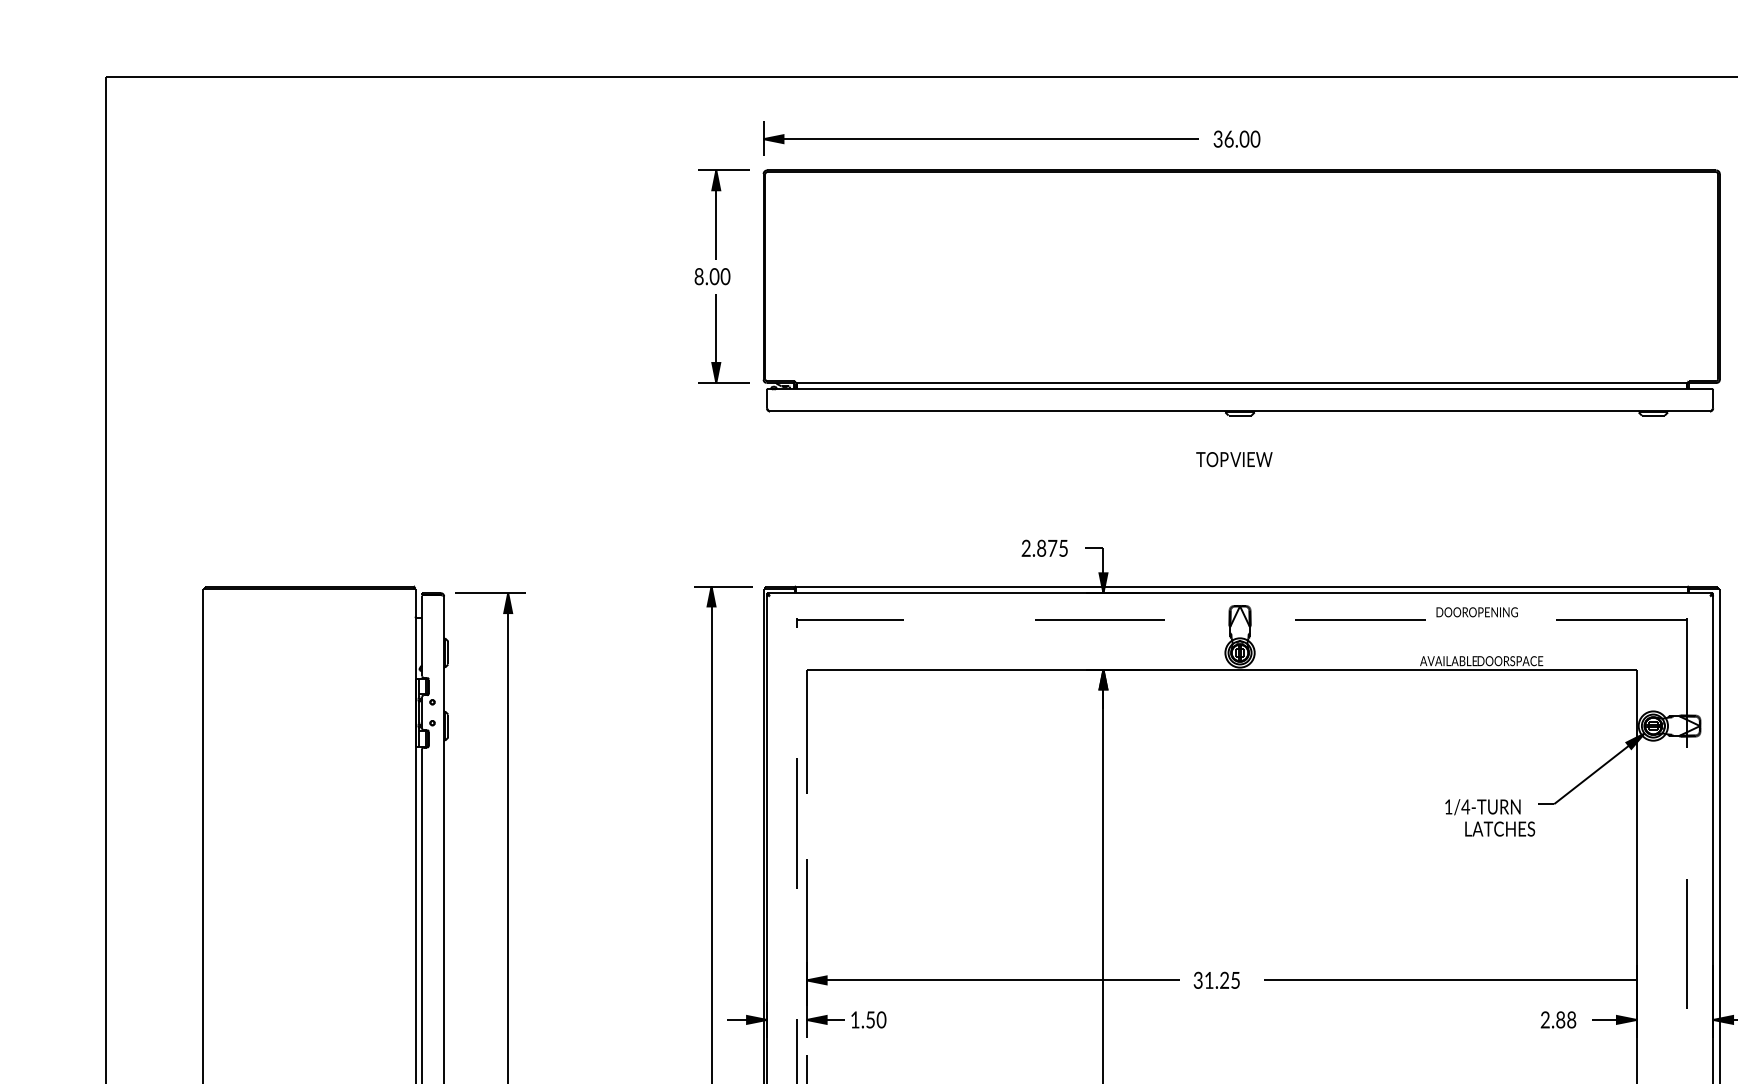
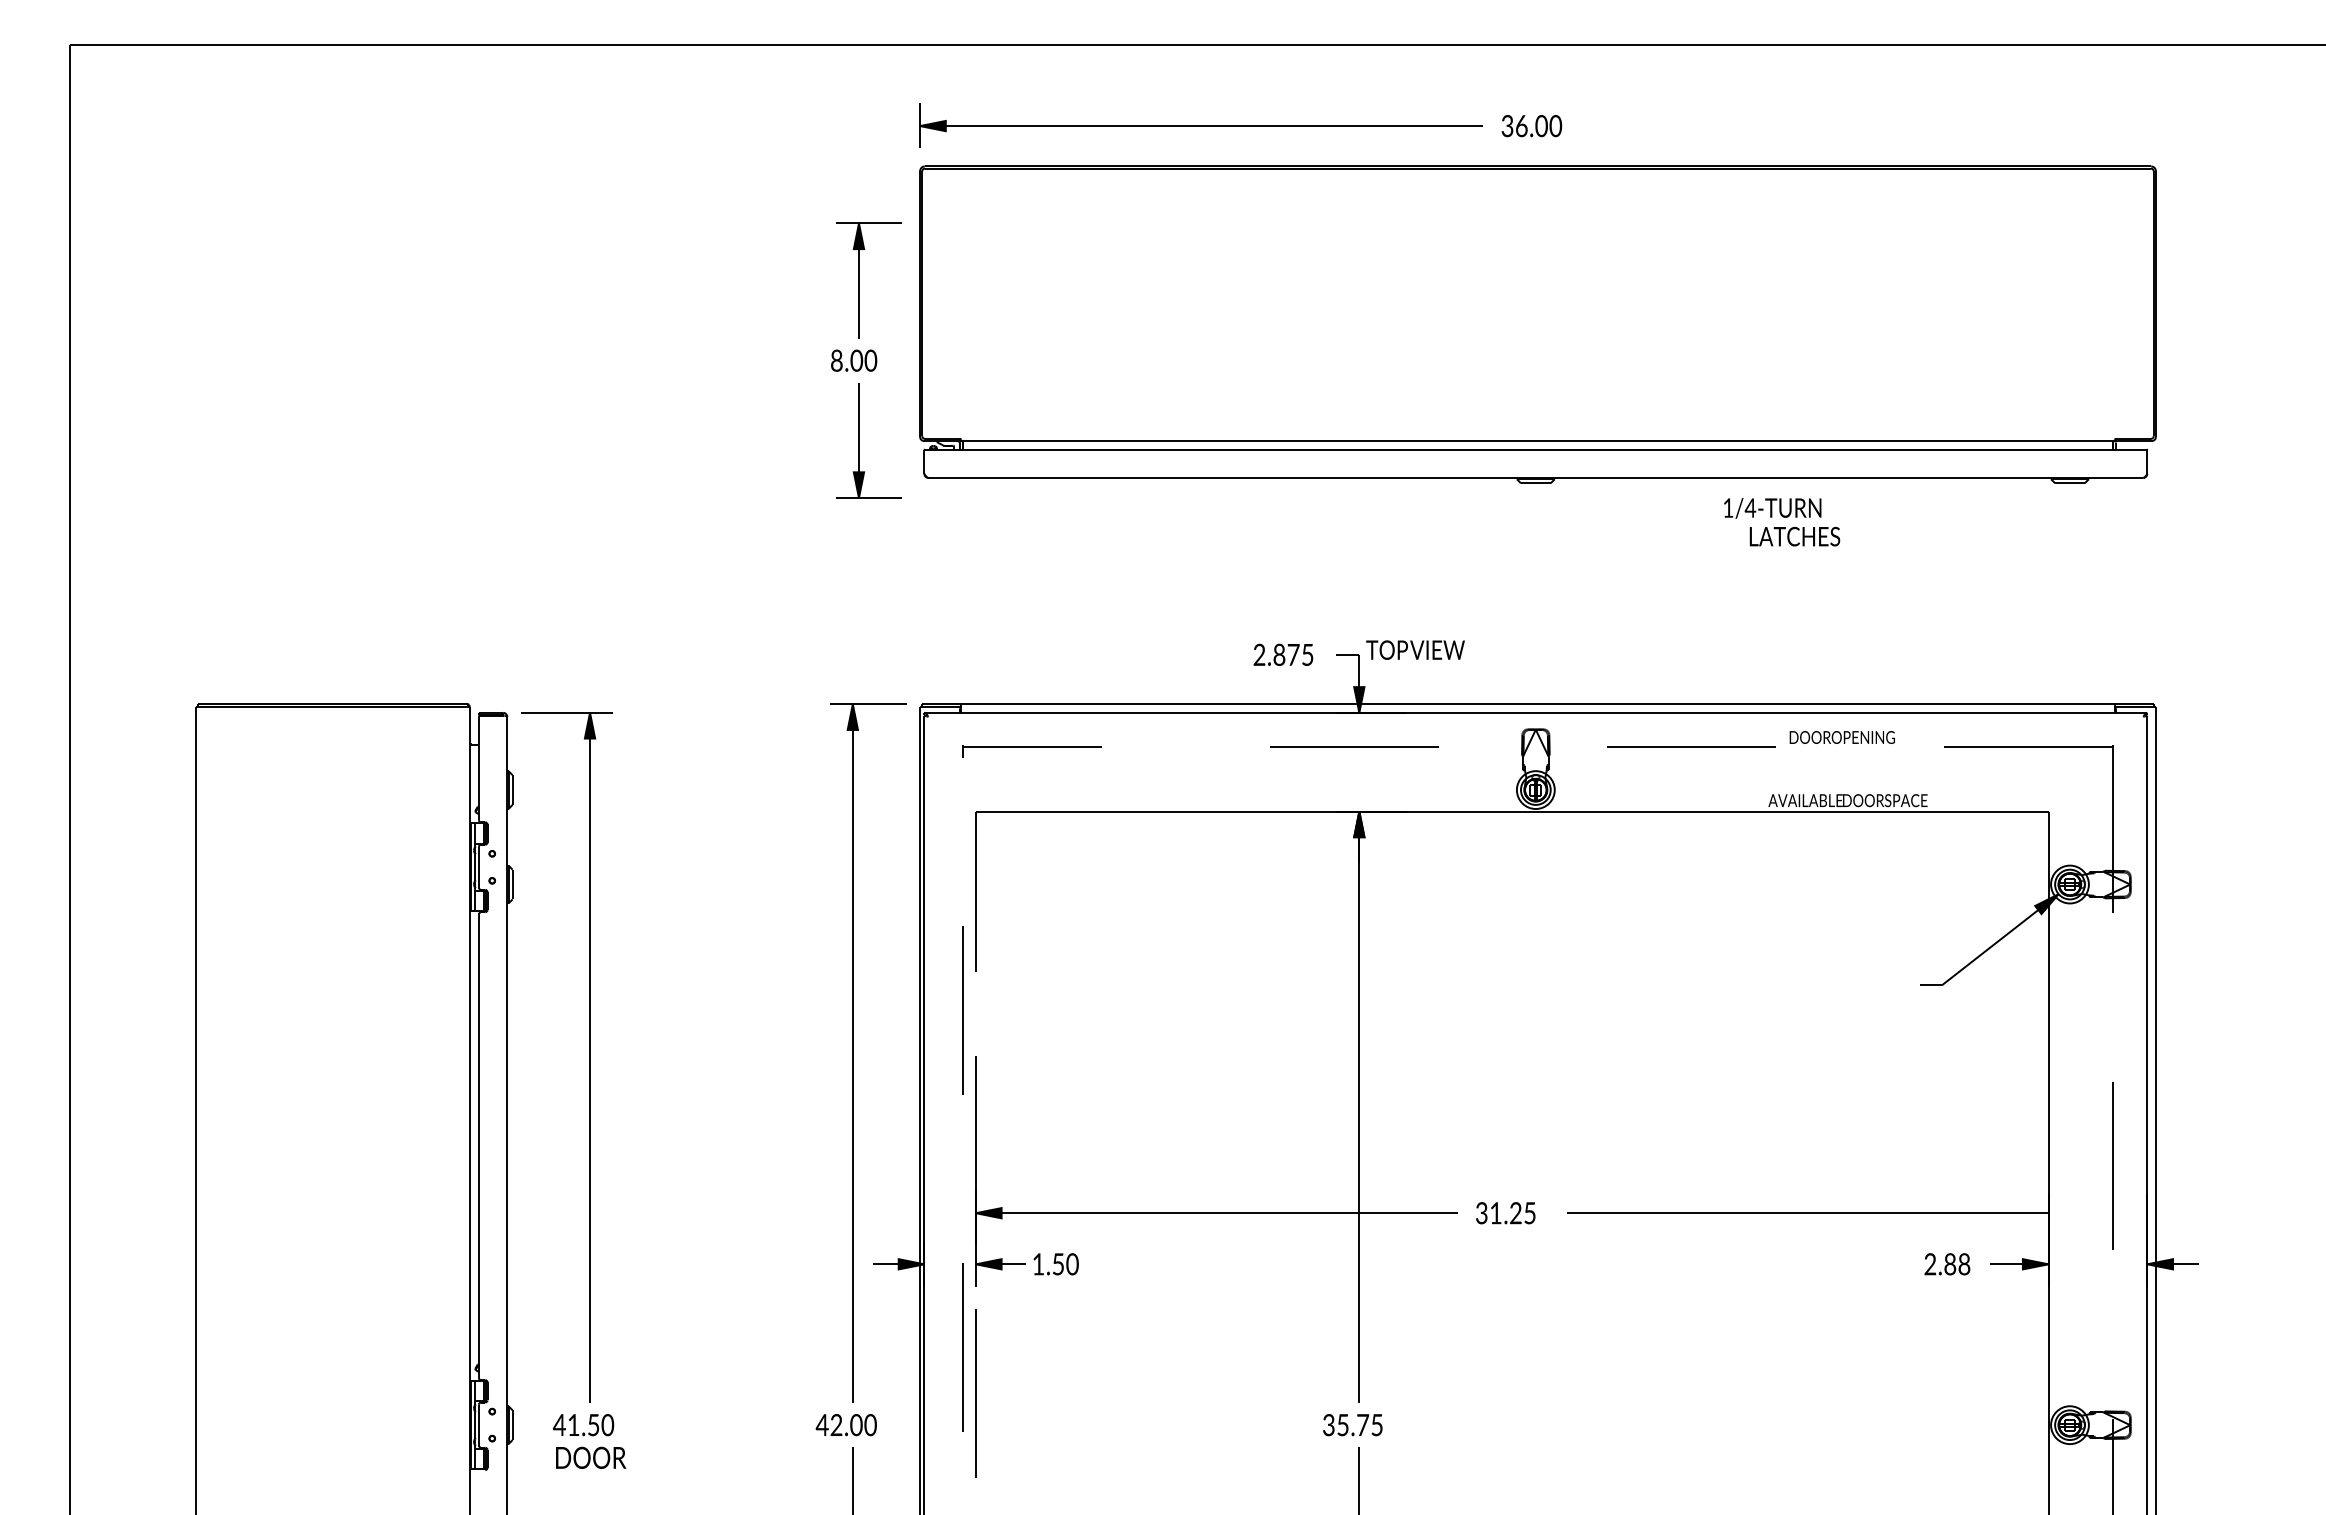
part: (722, 276) -> (866, 360), moved
text: (1234, 459) -> (1415, 649), moved
text: (1490, 818) -> (1782, 522), moved

